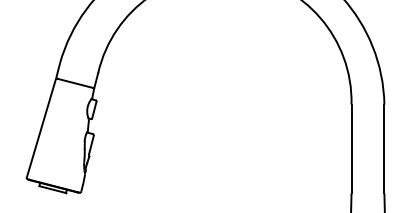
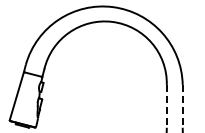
line: (350, 149) -> (166, 106), solid -> dashed
line: (383, 149) -> (182, 106), solid -> dashed

